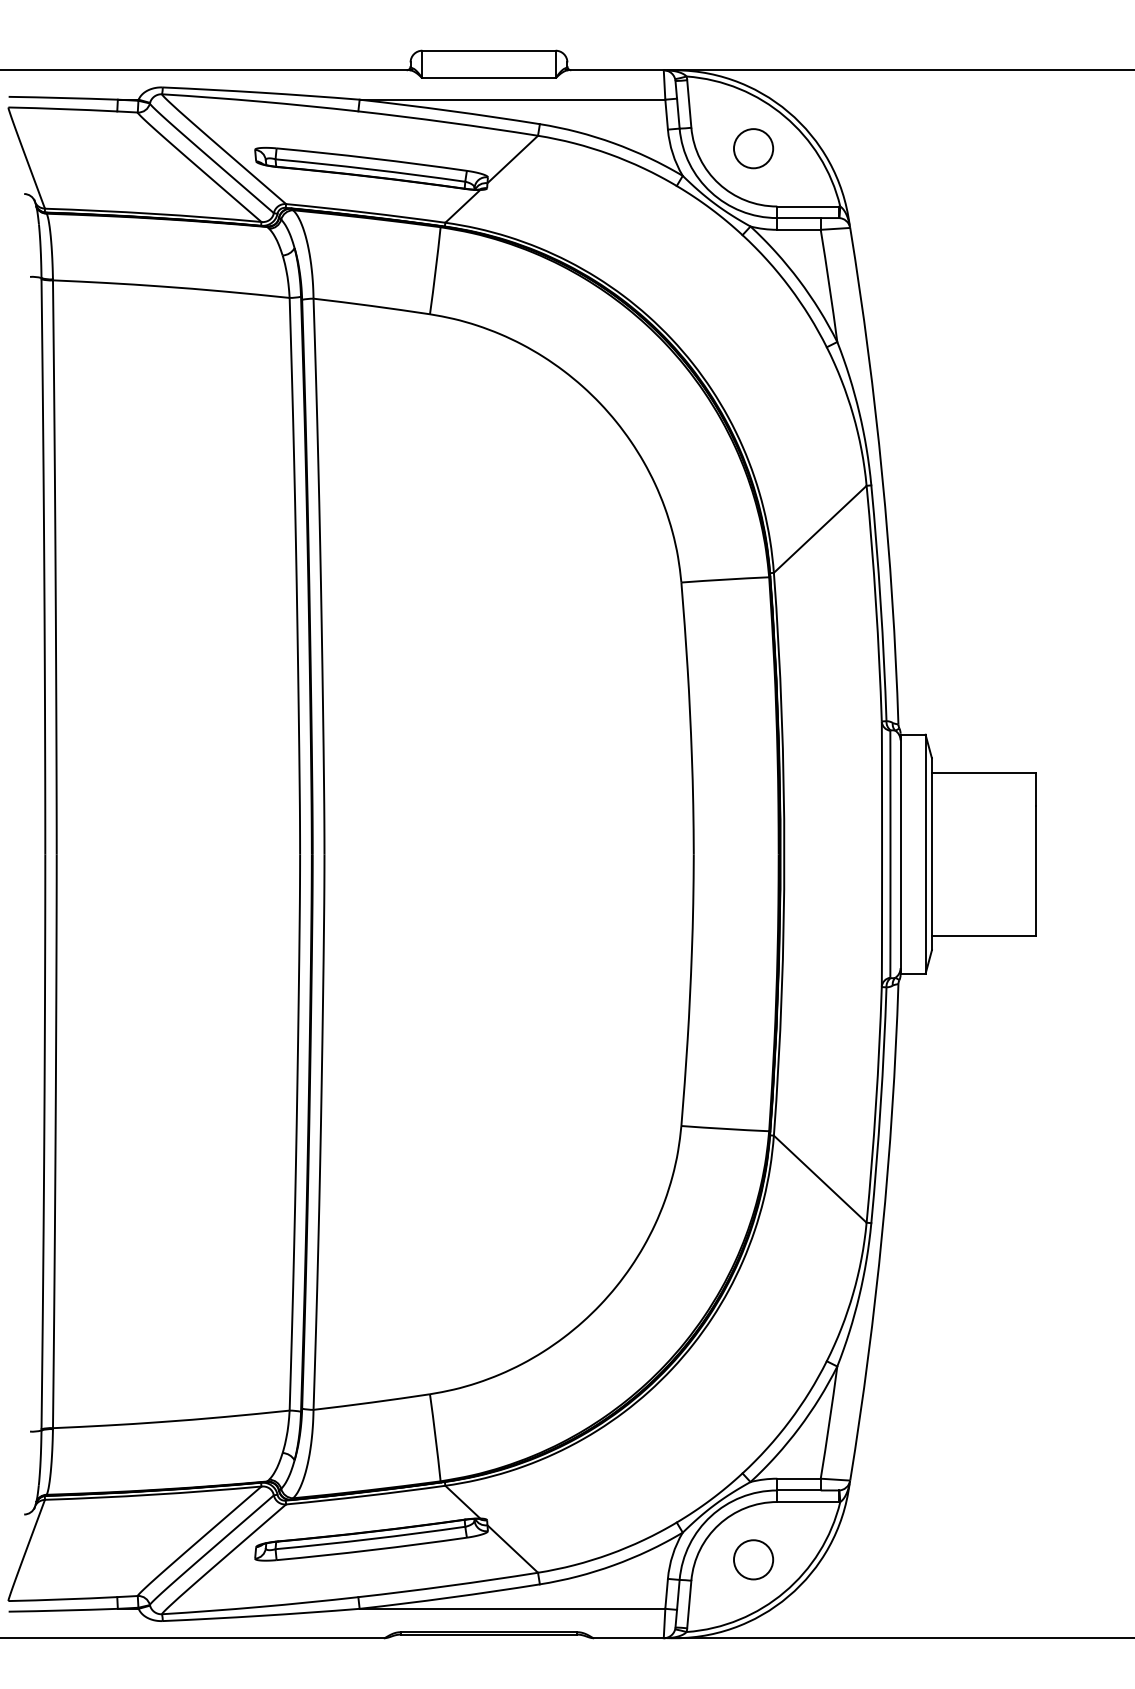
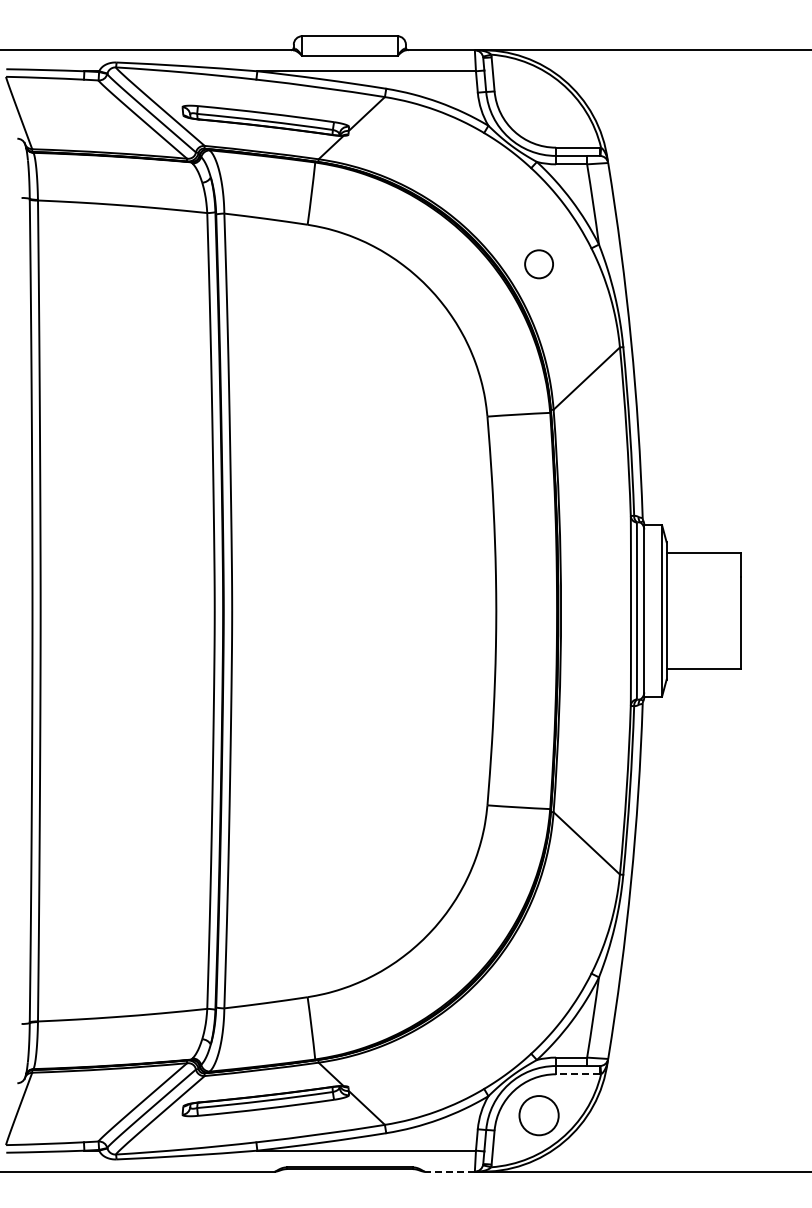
circle: (752, 148) -> (538, 264), moved
line: (807, 1502) -> (577, 1074), solid -> dashed
circle: (754, 1559) -> (539, 1115), size x1.4
line: (628, 1637) -> (449, 1171), solid -> dashed

